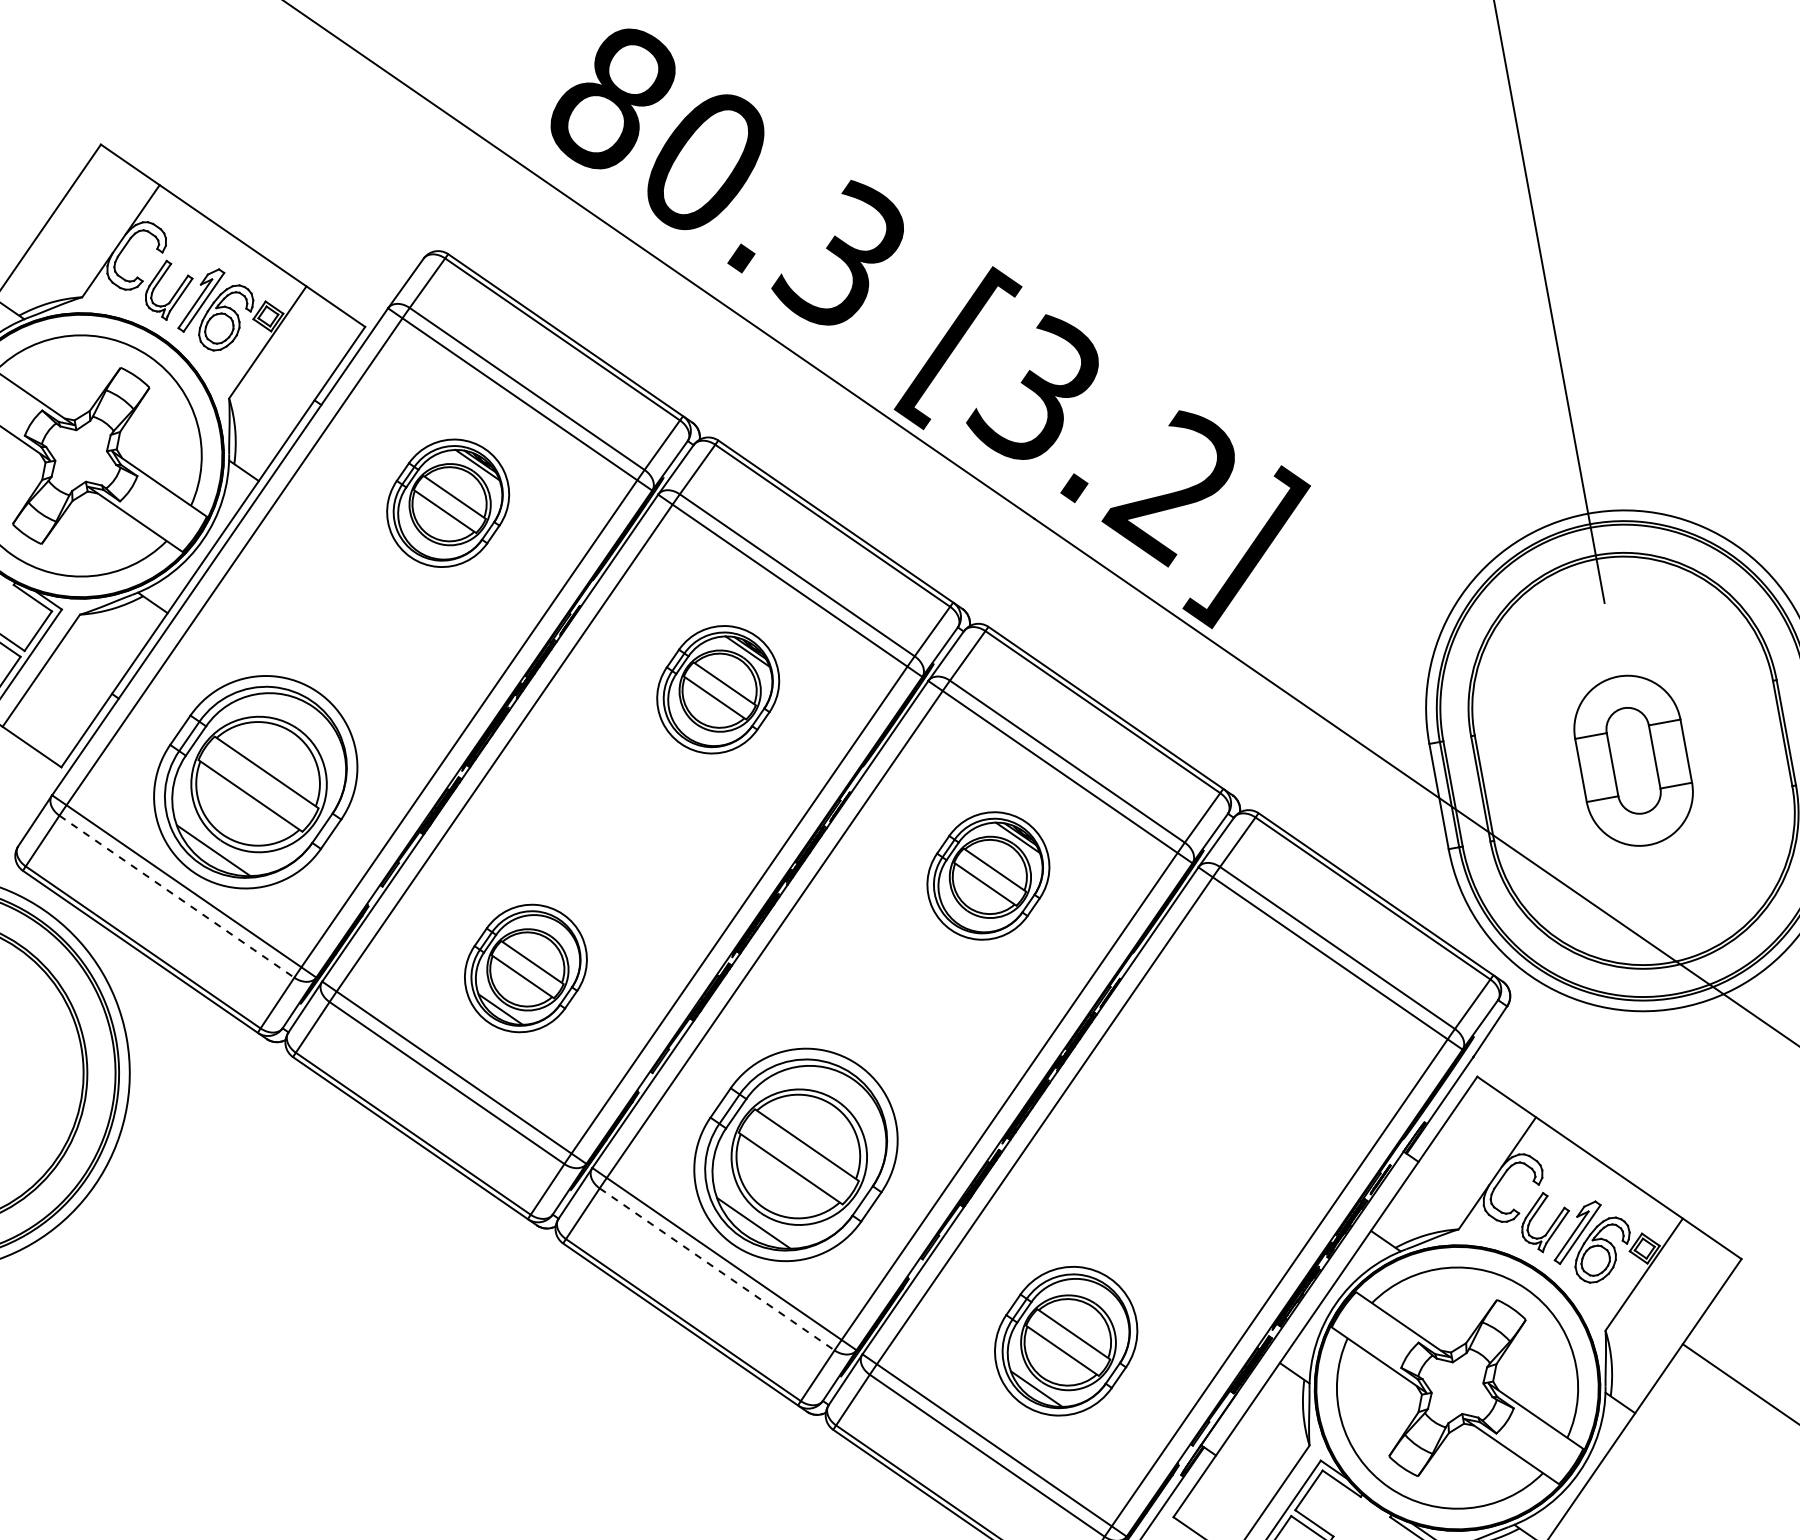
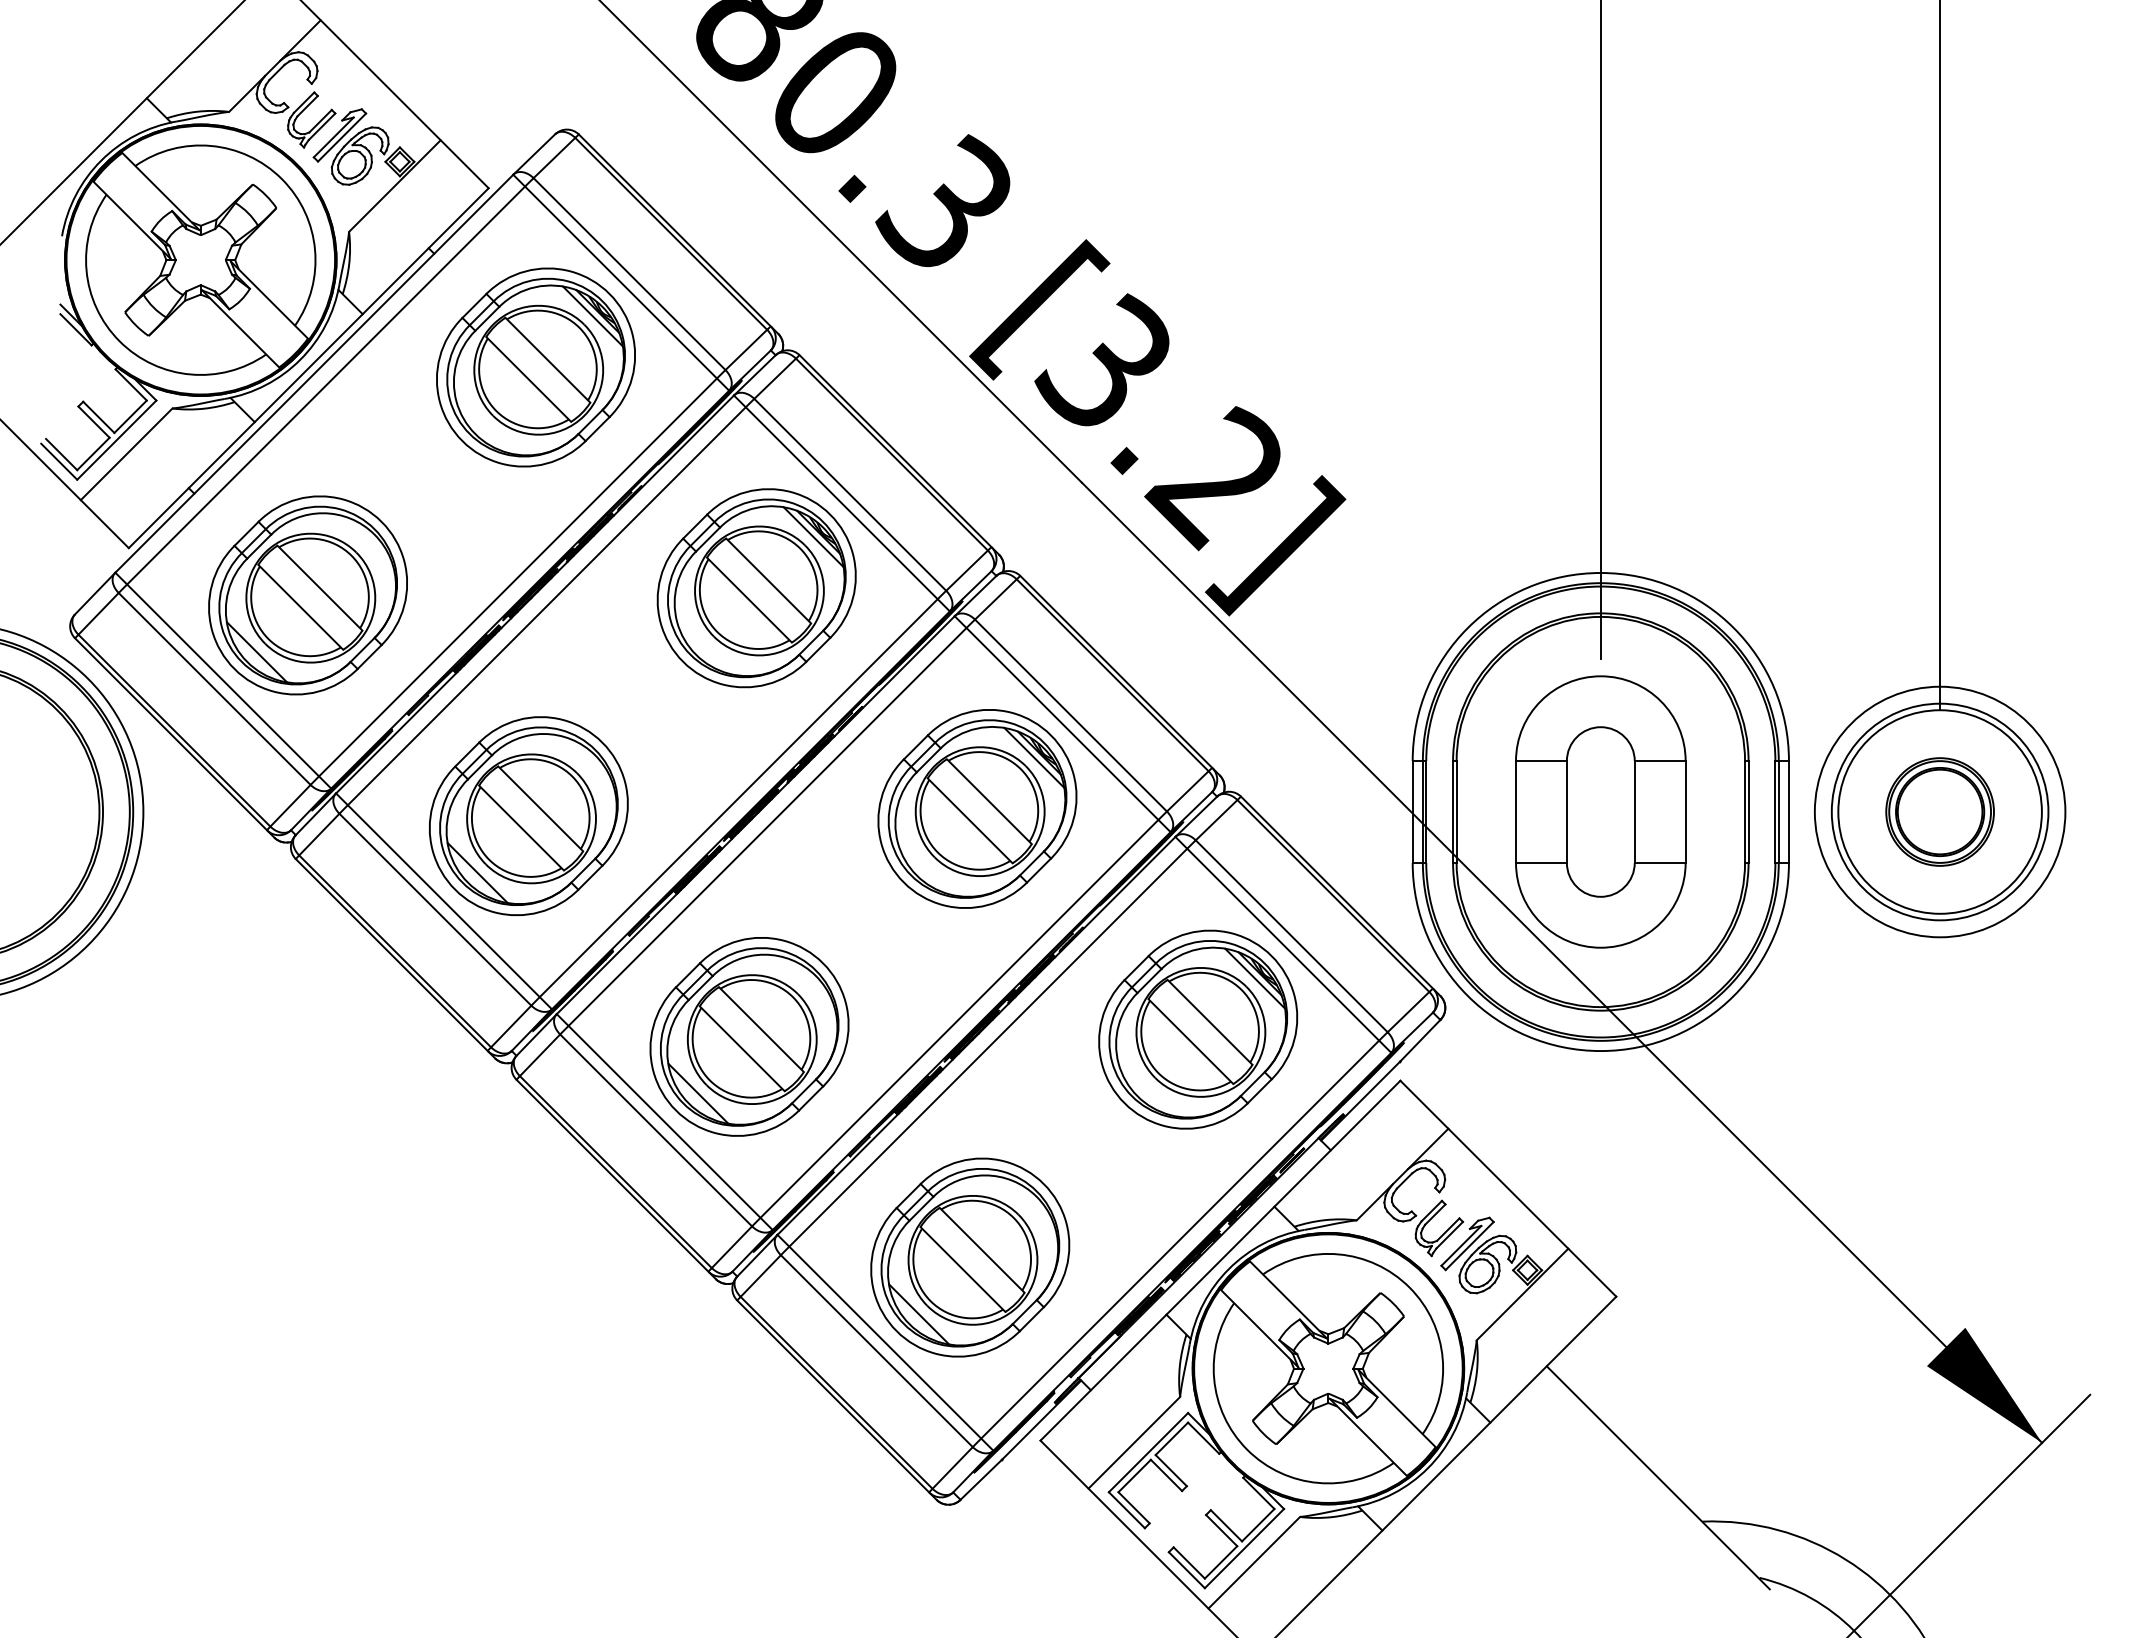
part: (447, 503) -> (535, 367), size x1.67
part: (718, 689) -> (756, 588), size x1.67
part: (1633, 760) -> (1600, 811), size x1.67
part: (988, 875) -> (977, 808), size x1.67
line: (176, 896) -> (214, 688), dashed -> solid
part: (525, 967) -> (528, 815), size x1.67
part: (1258, 1062) -> (1198, 1029), added
line: (717, 1269) -> (656, 1130), dashed -> solid
part: (1066, 1341) -> (970, 1257), size x1.43

